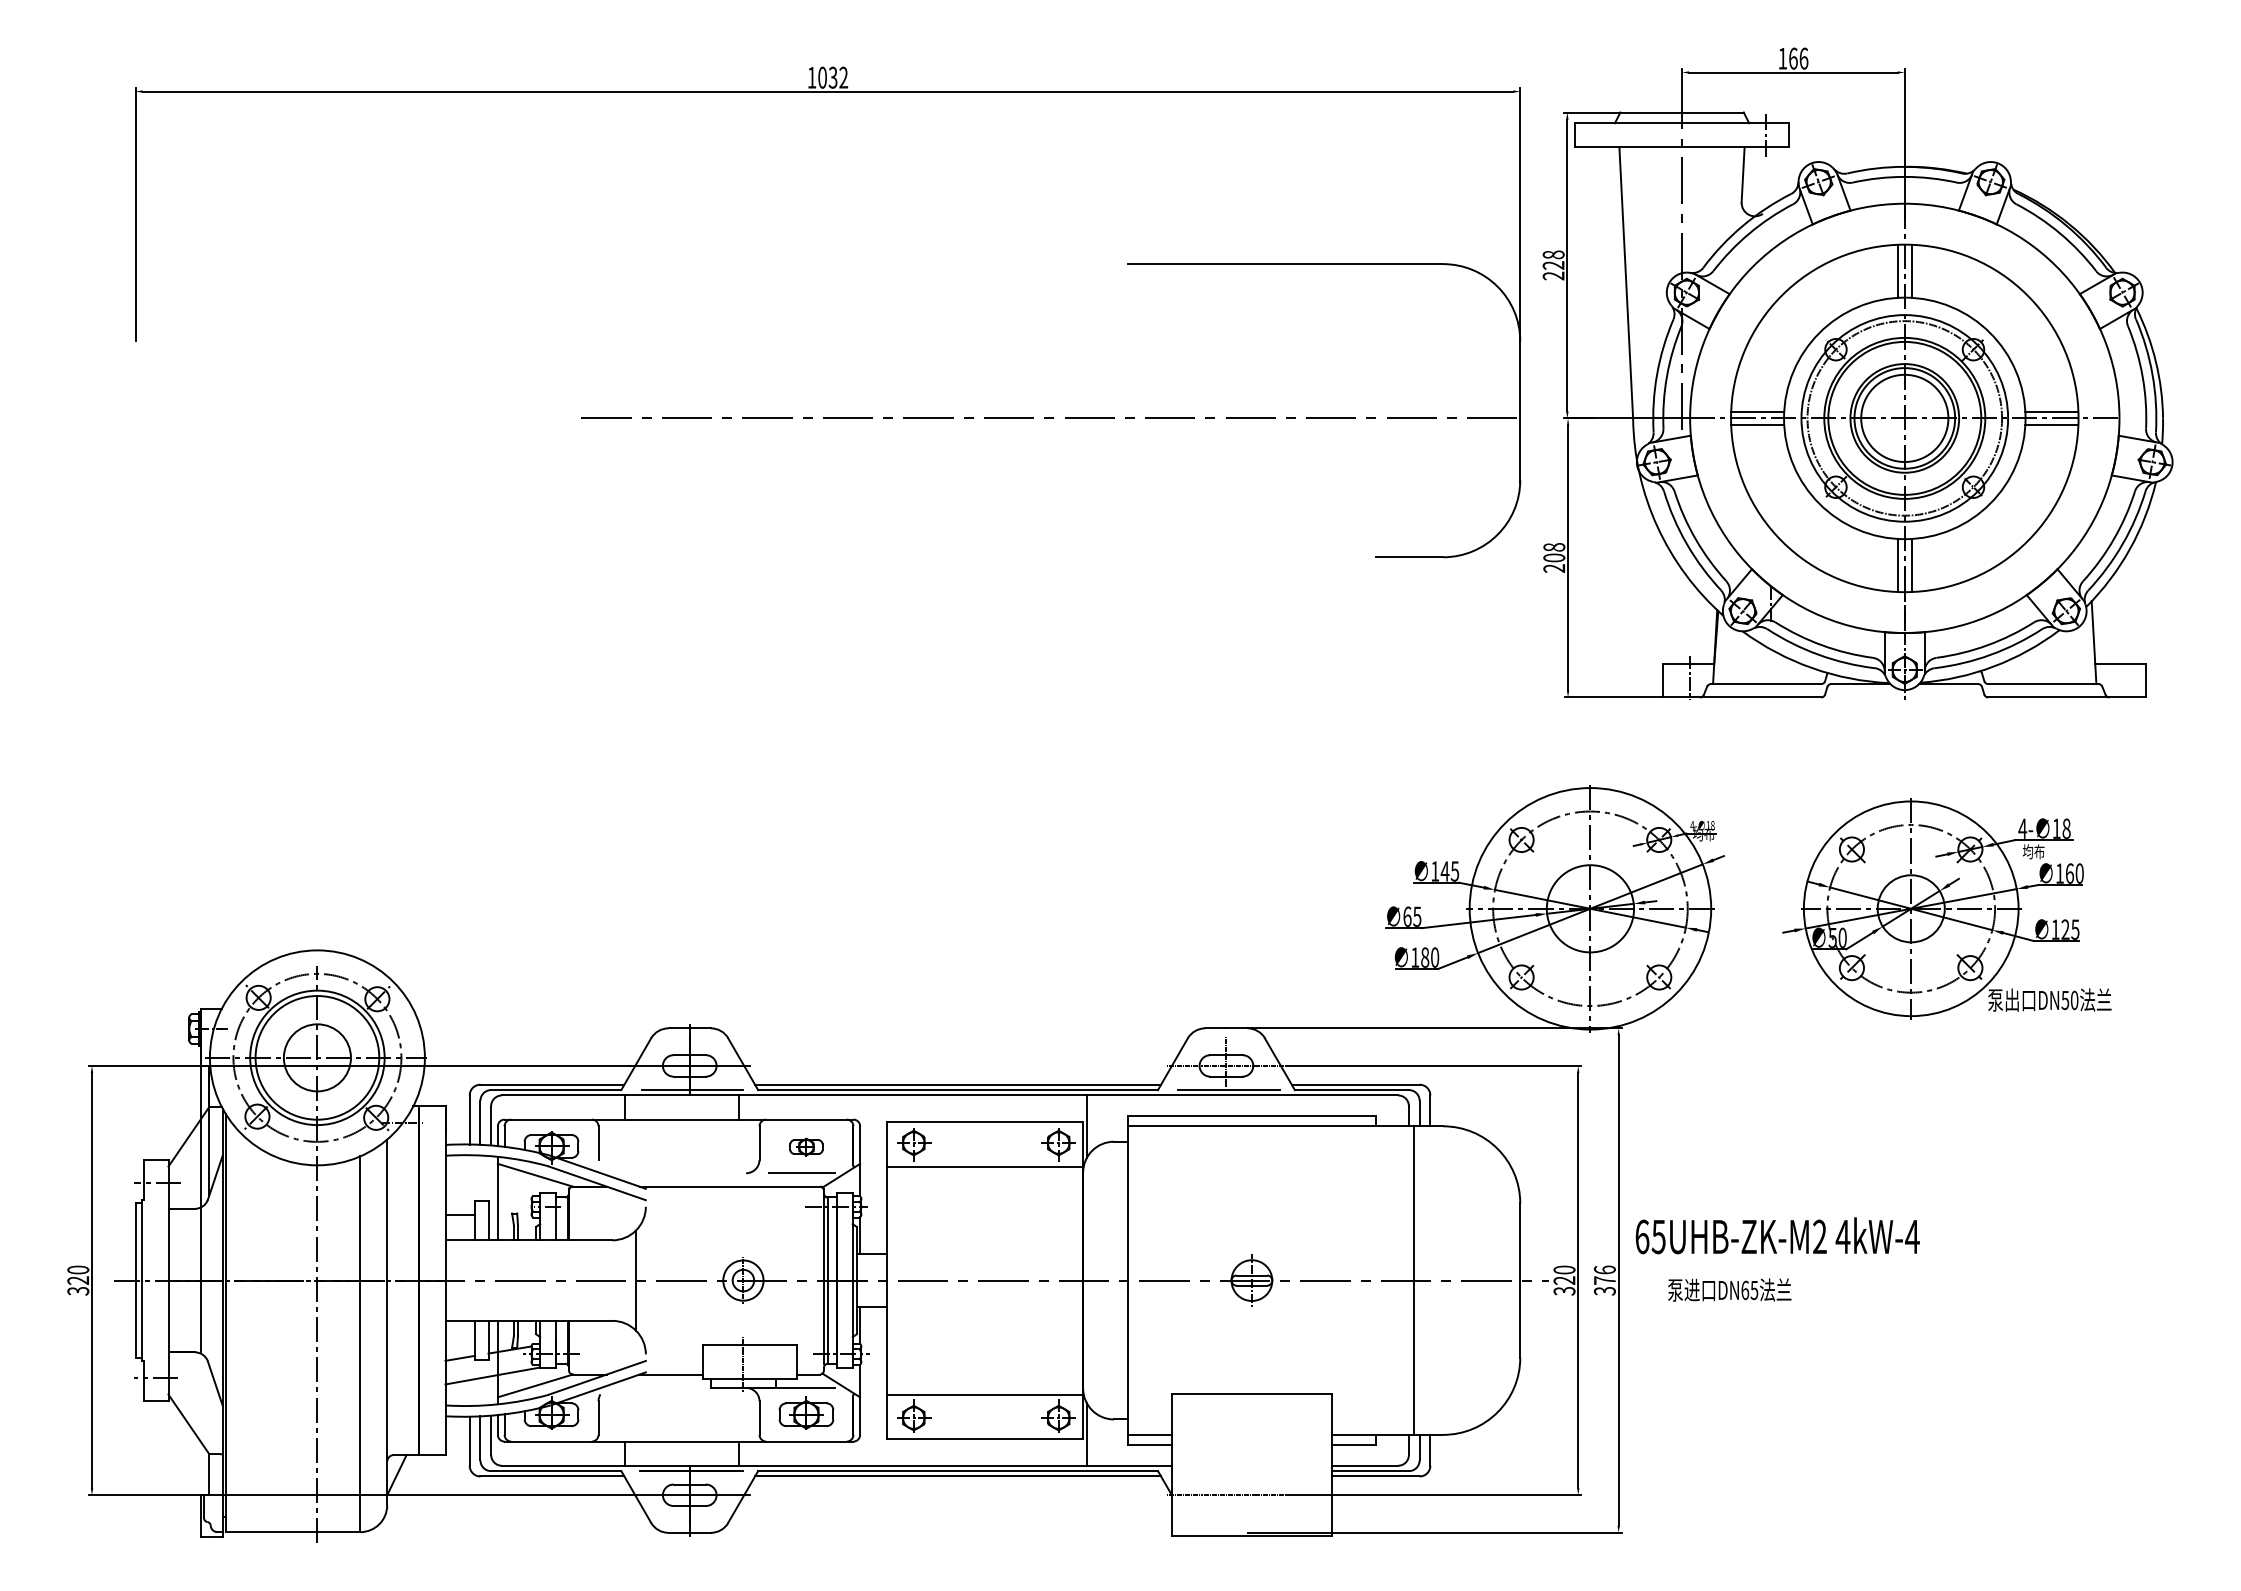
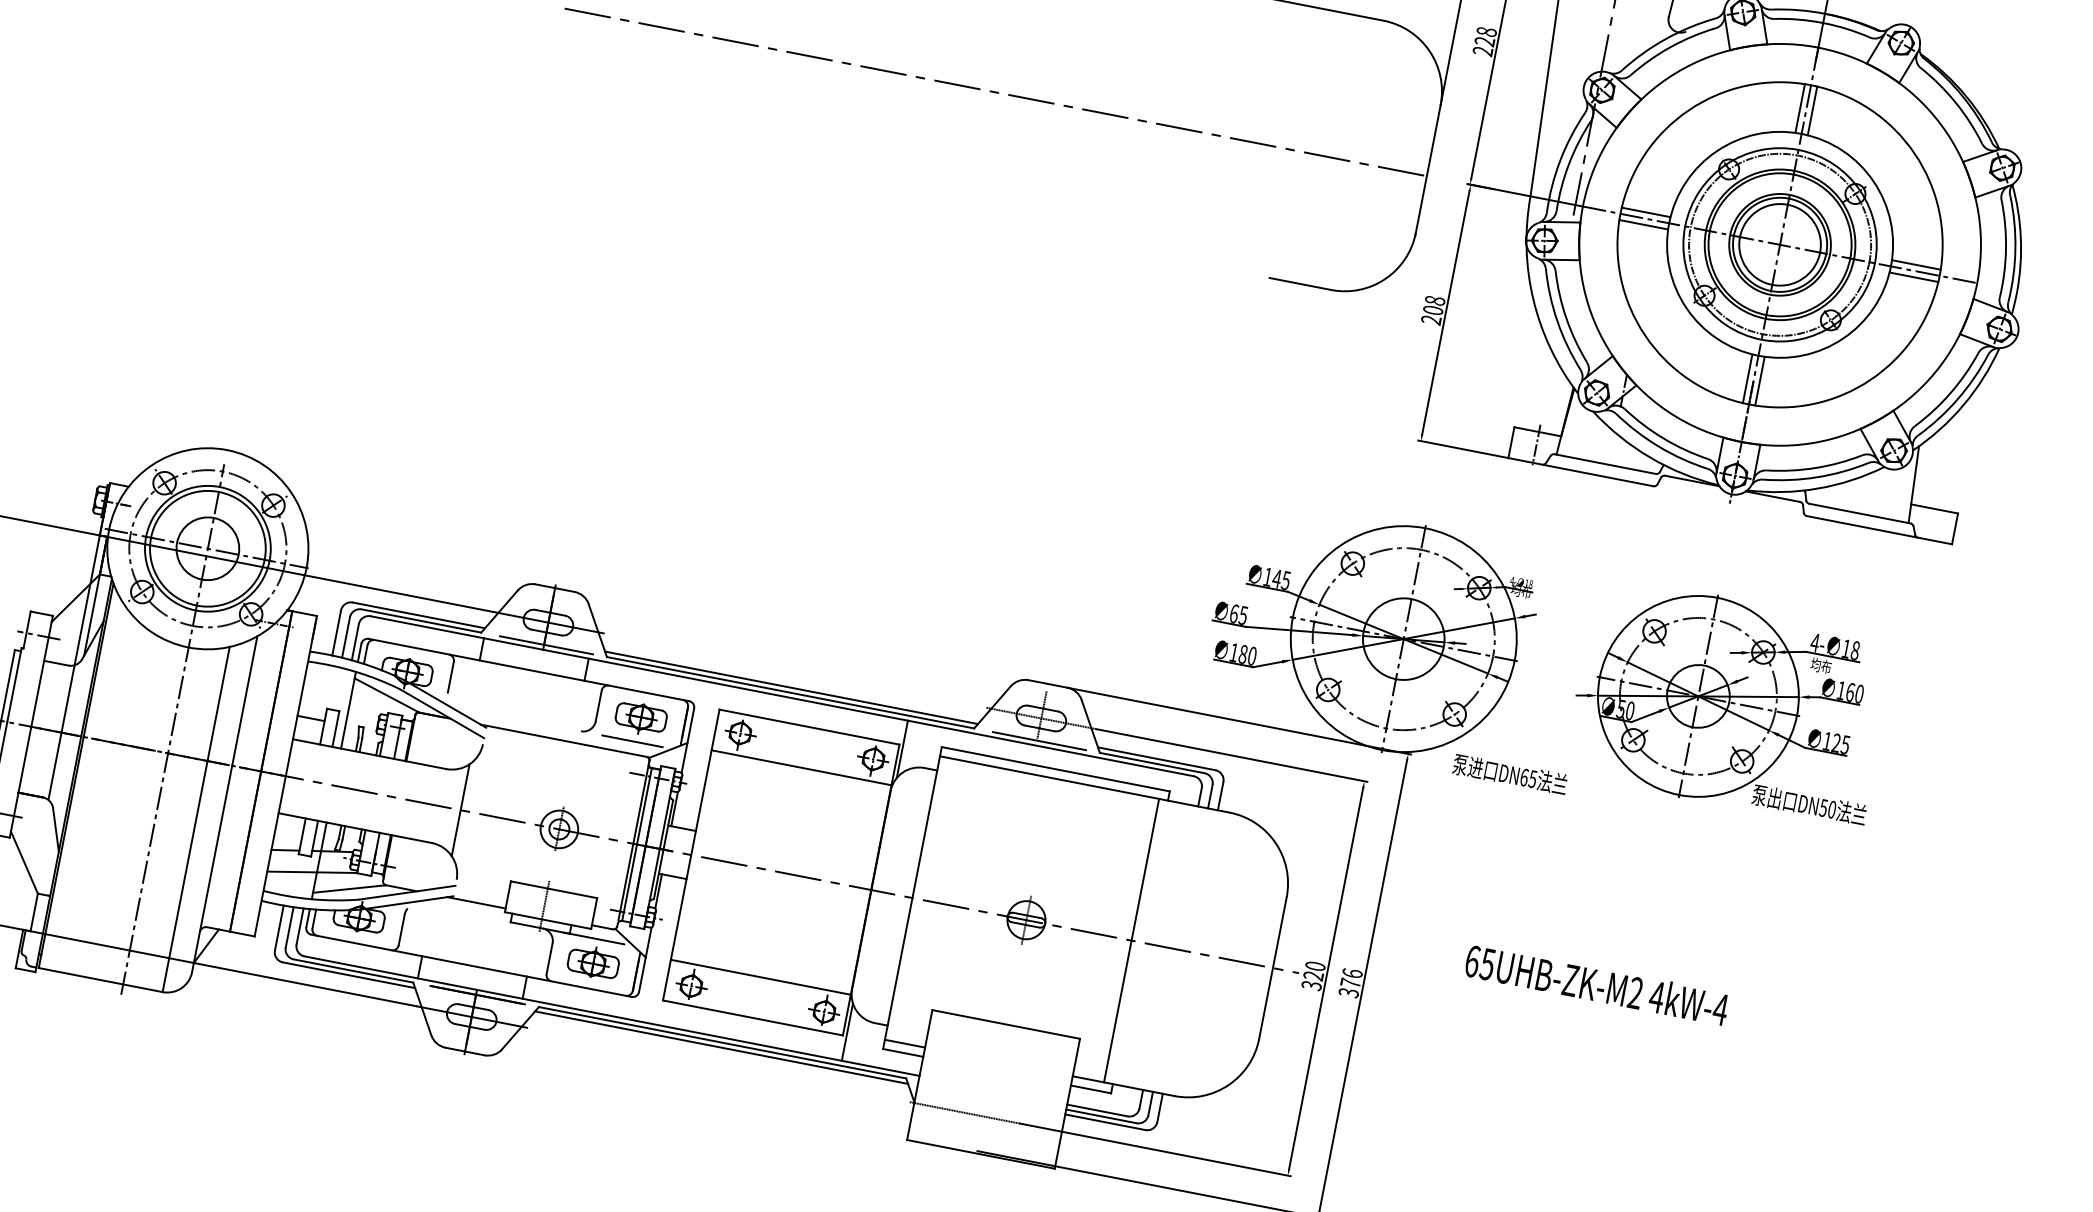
part: (806, 1147) -> (641, 718), size x1.67
text: (1777, 1235) -> (1596, 984), moved
line: (1414, 1280) -> (1131, 940), moved
text: (1729, 1289) -> (1510, 773), moved

